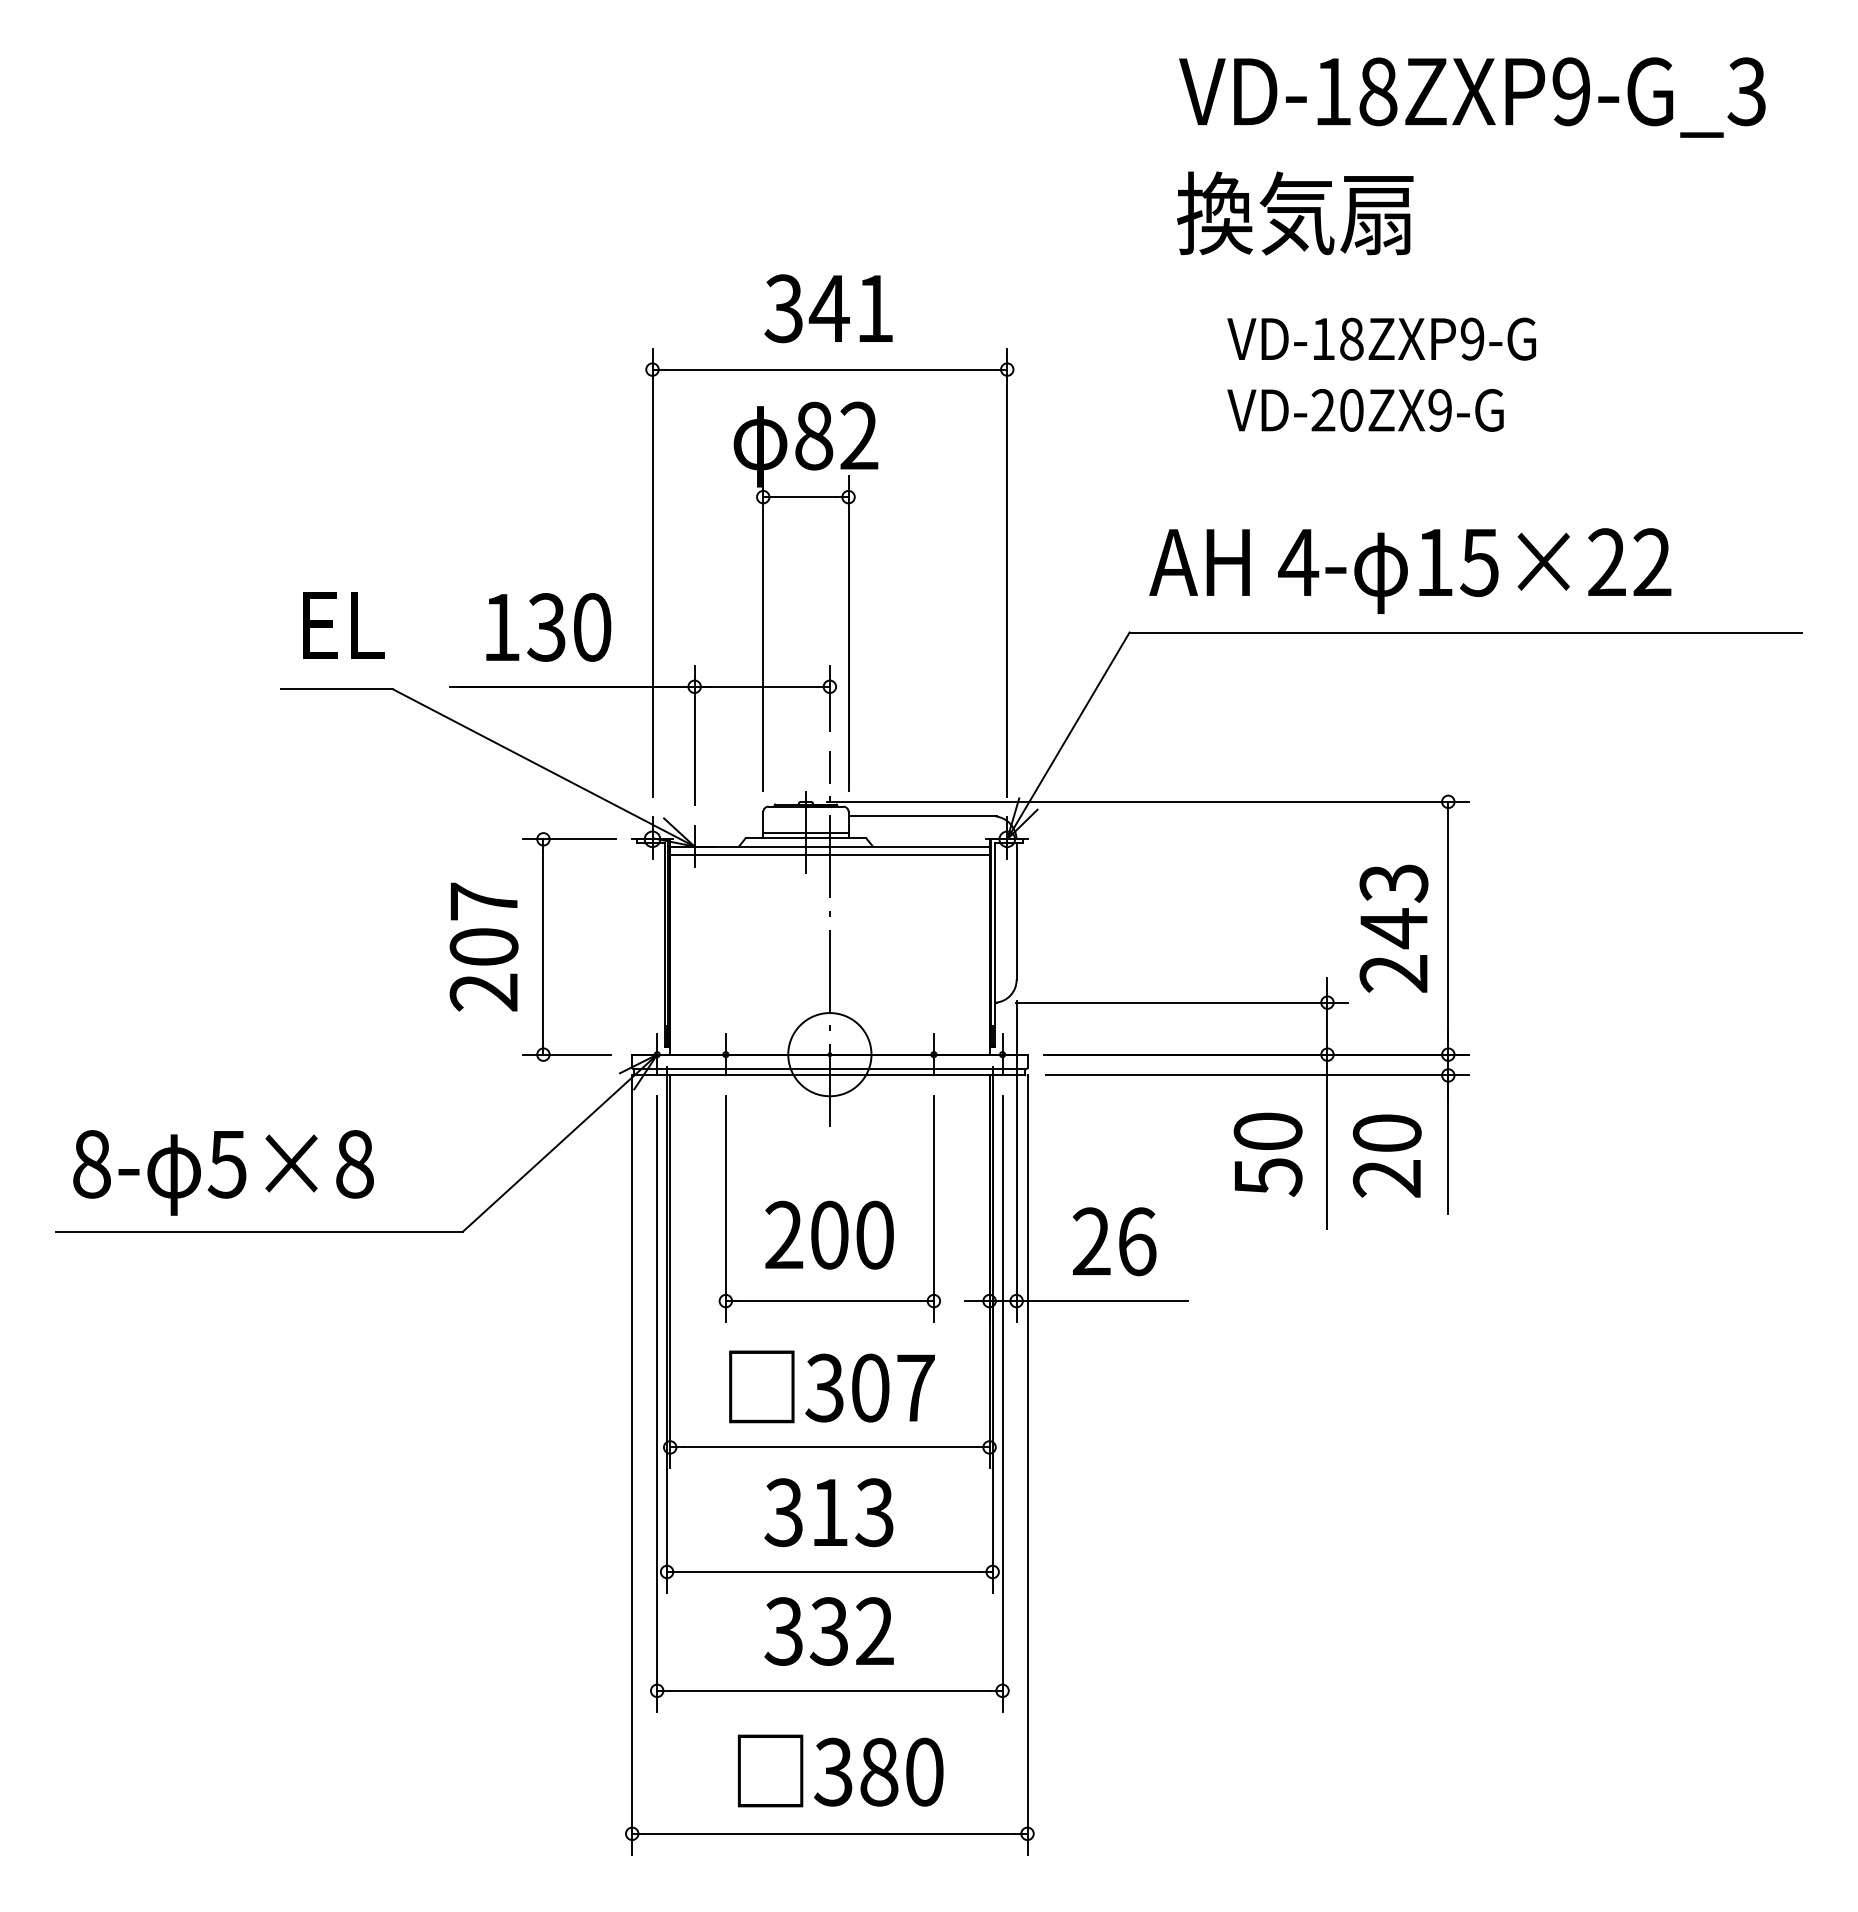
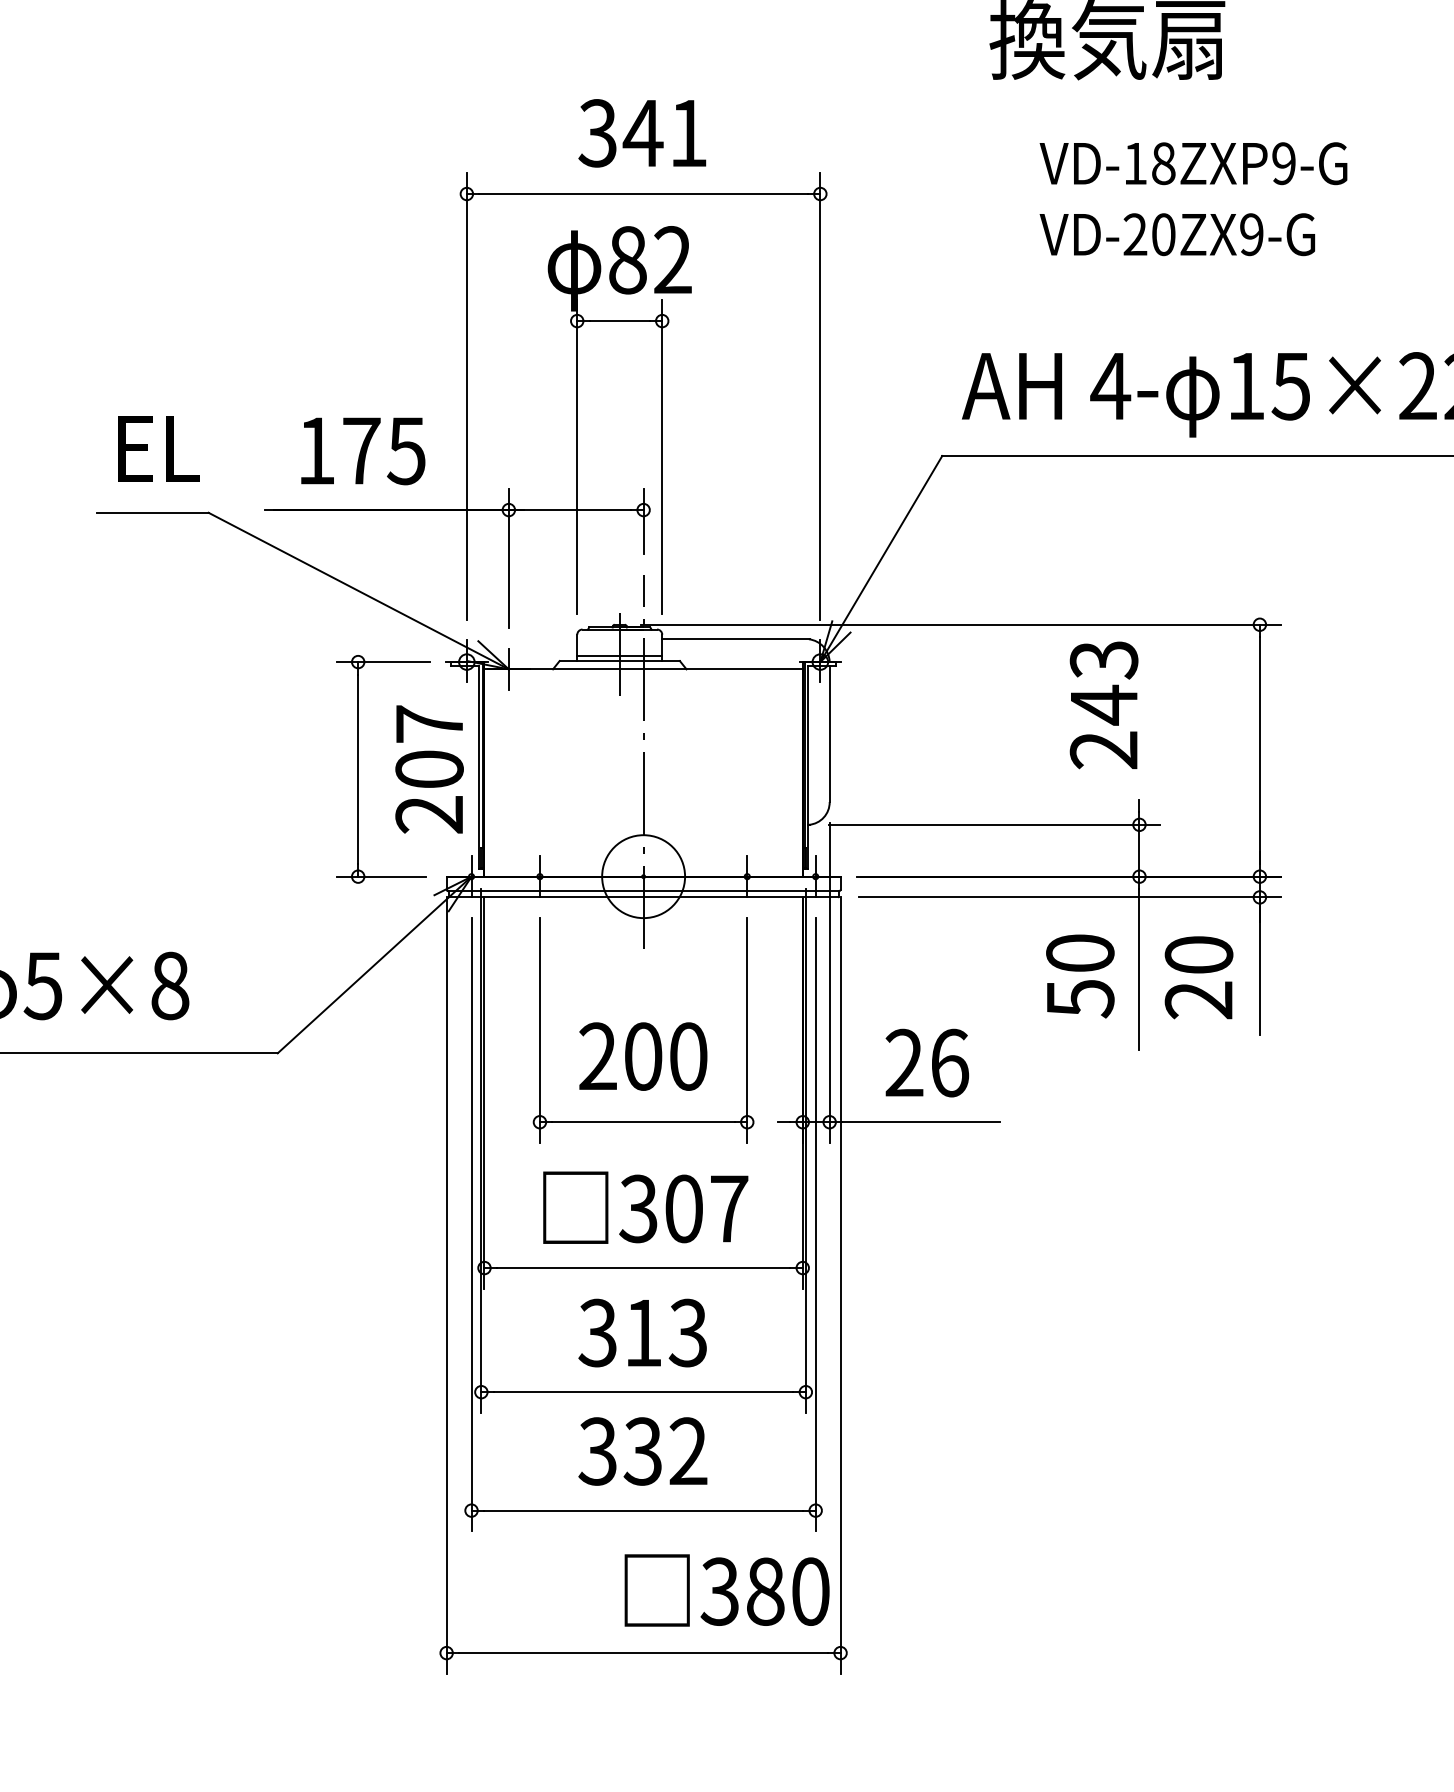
text: (569, 627) -> (384, 451), 130 -> 175
line: (829, 854) -> (643, 677), removed
text: (1393, 928) -> (1103, 705), moved
text: (483, 946) -> (428, 768), moved
text: (840, 1770) -> (726, 1590), moved

